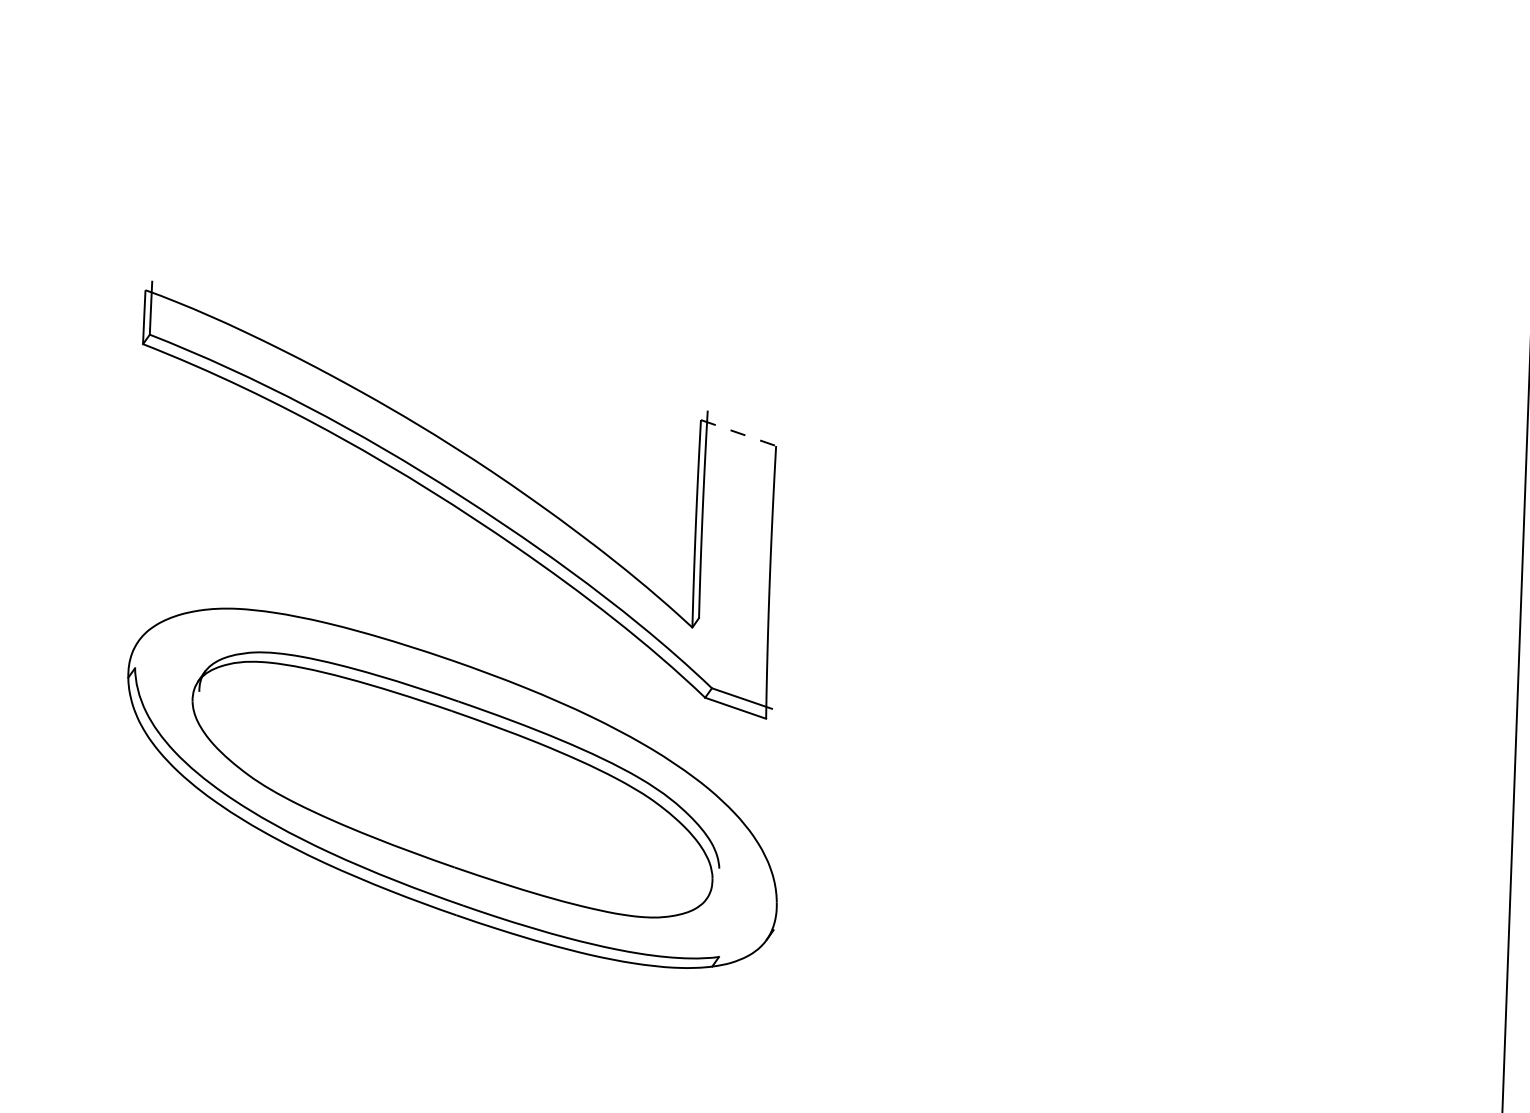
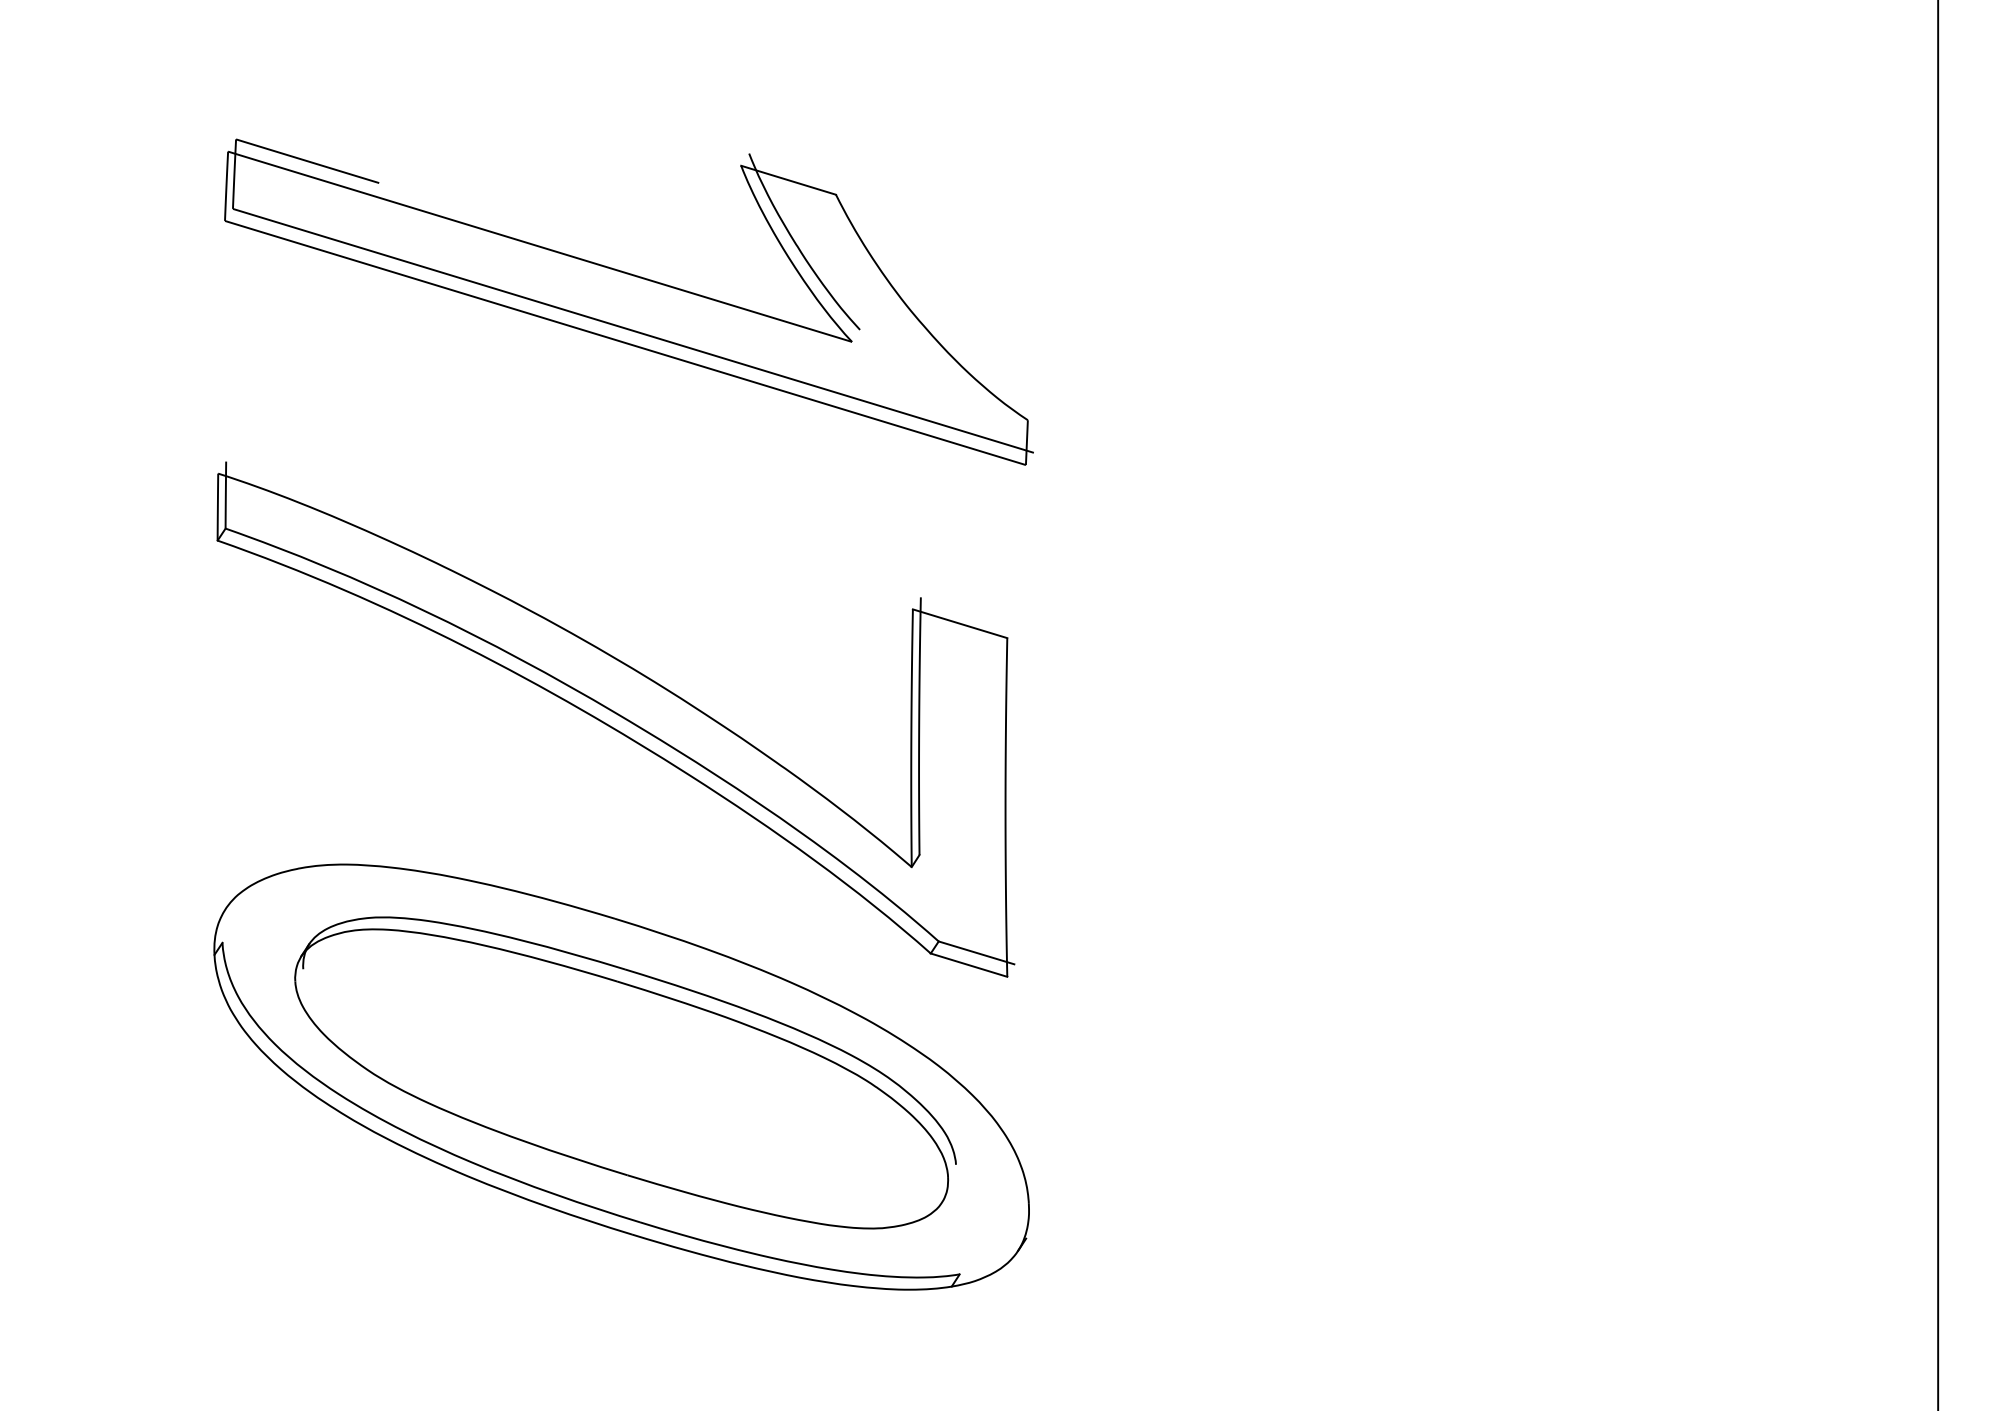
part: (481, 163) -> (628, 301), added
line: (738, 432) -> (960, 623), dashed -> solid

